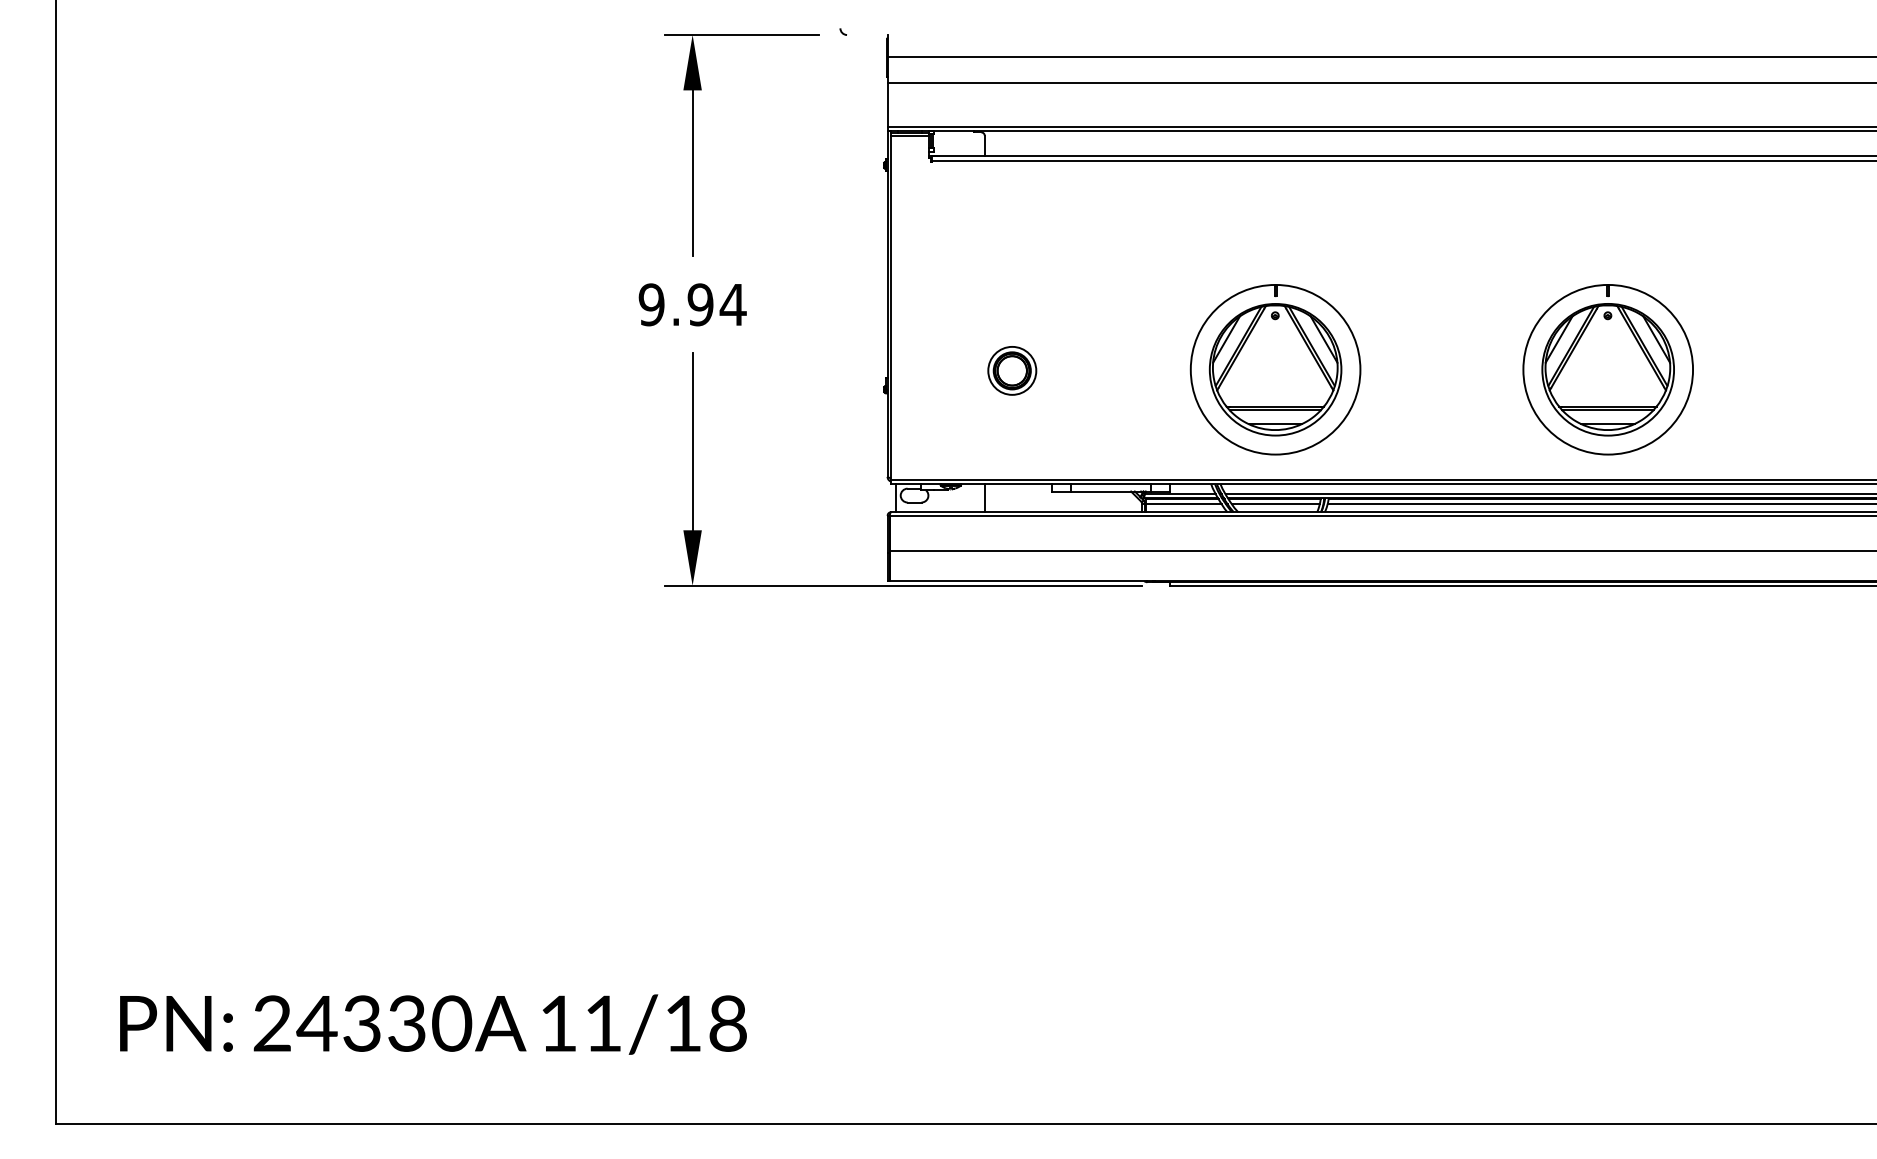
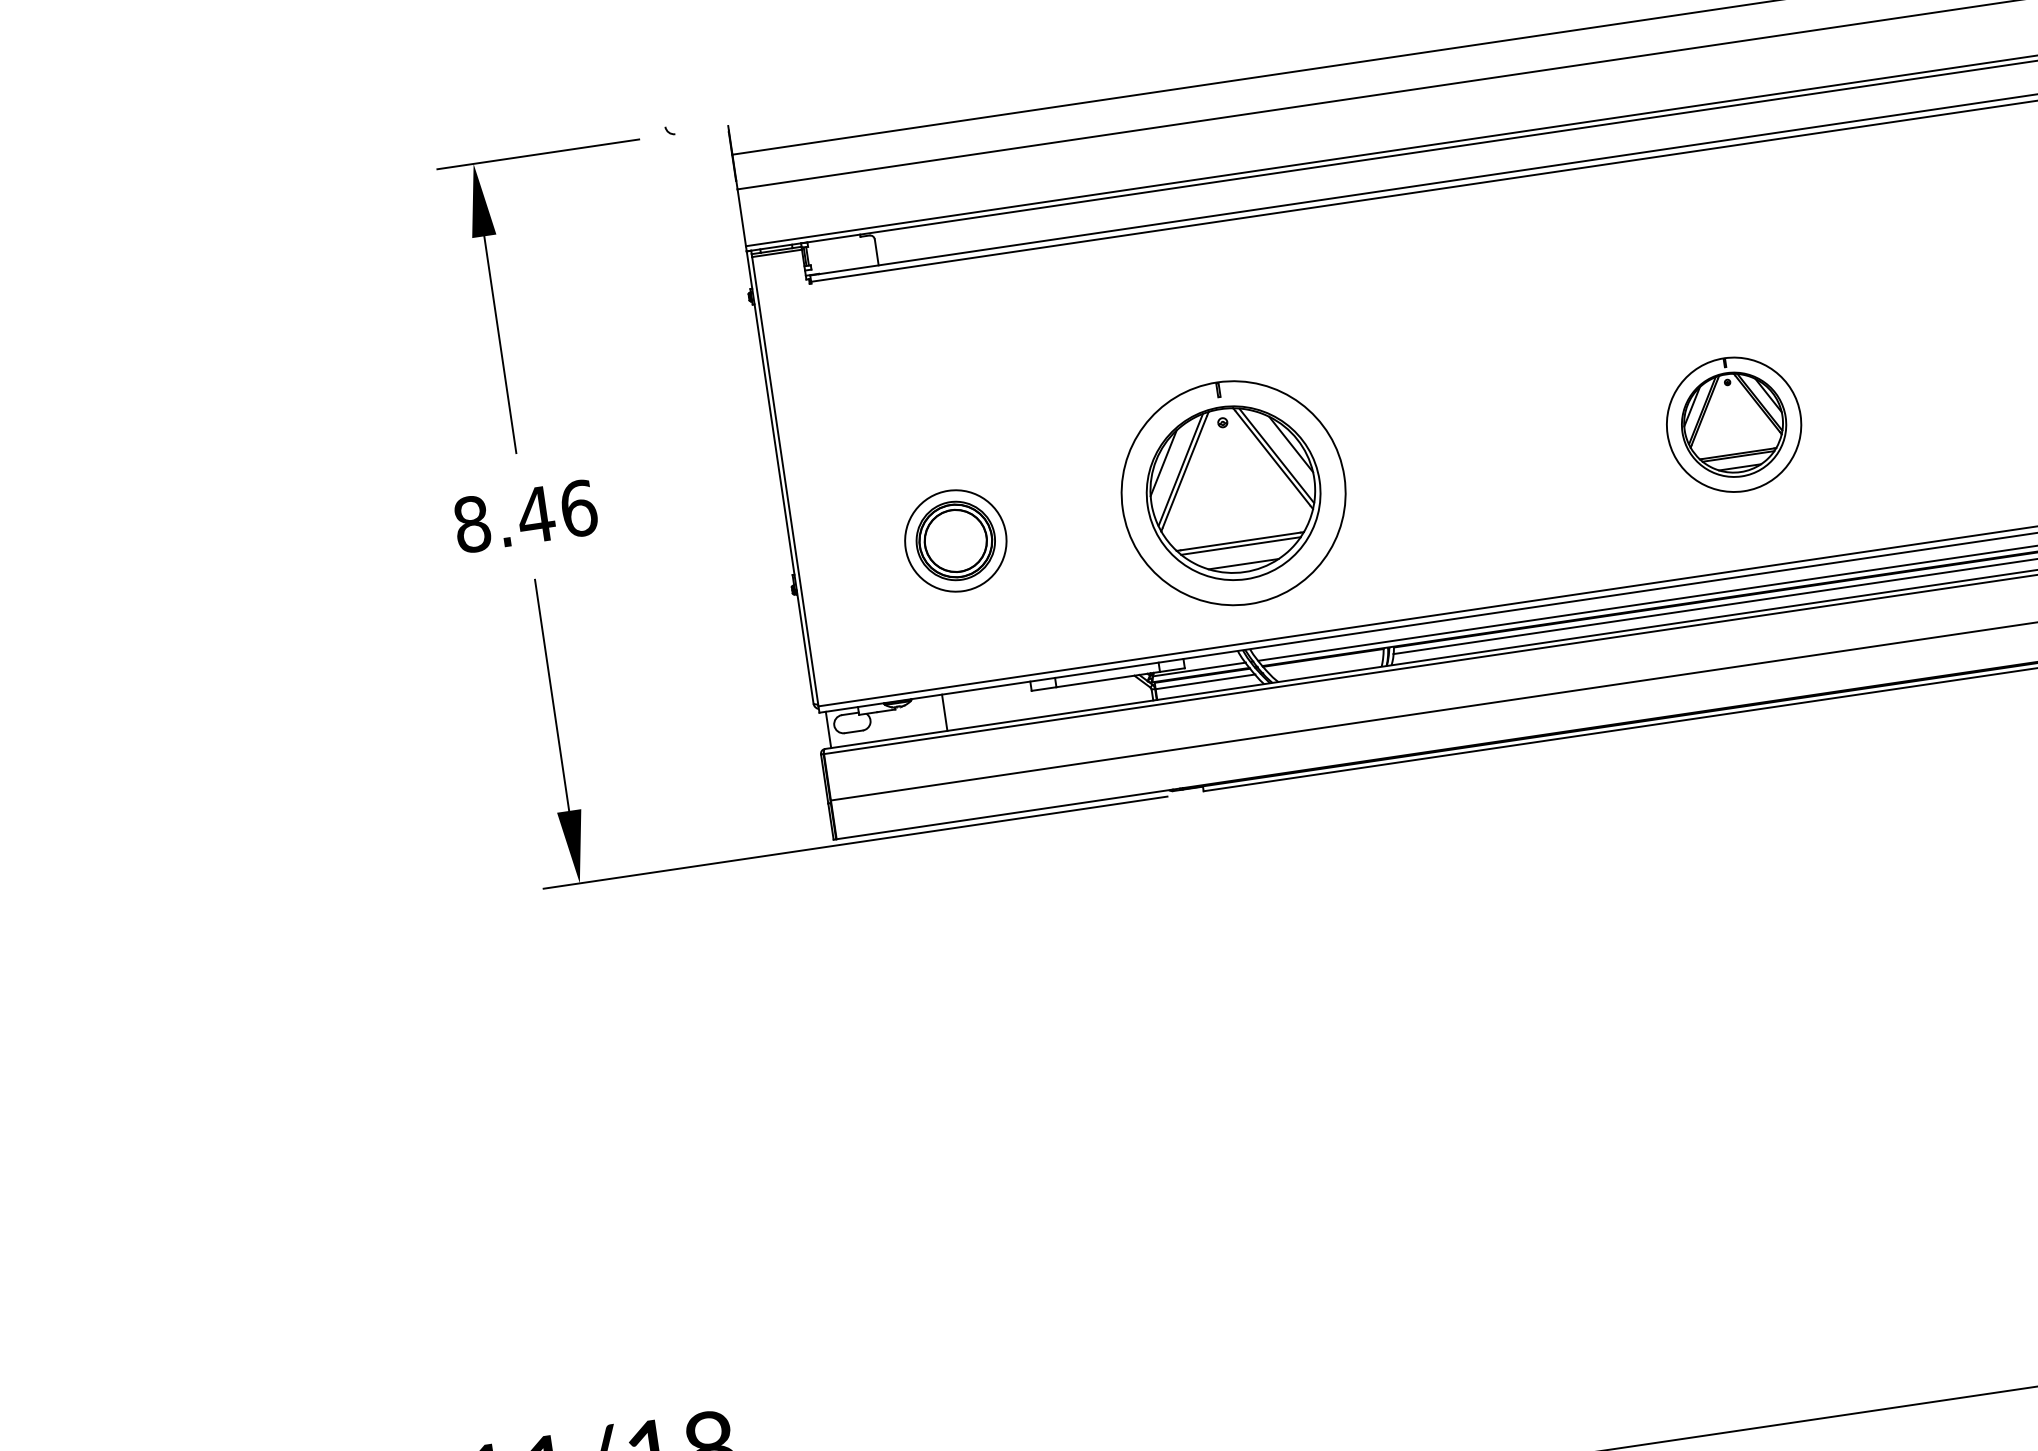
text: (692, 304) -> (525, 516), 9.94 -> 8.46
part: (1275, 369) -> (1233, 492), moved
part: (1607, 369) -> (1733, 424), size x0.6
part: (1012, 370) -> (956, 540), size x1.6
line: (1275, 503) -> (1325, 663), removed

